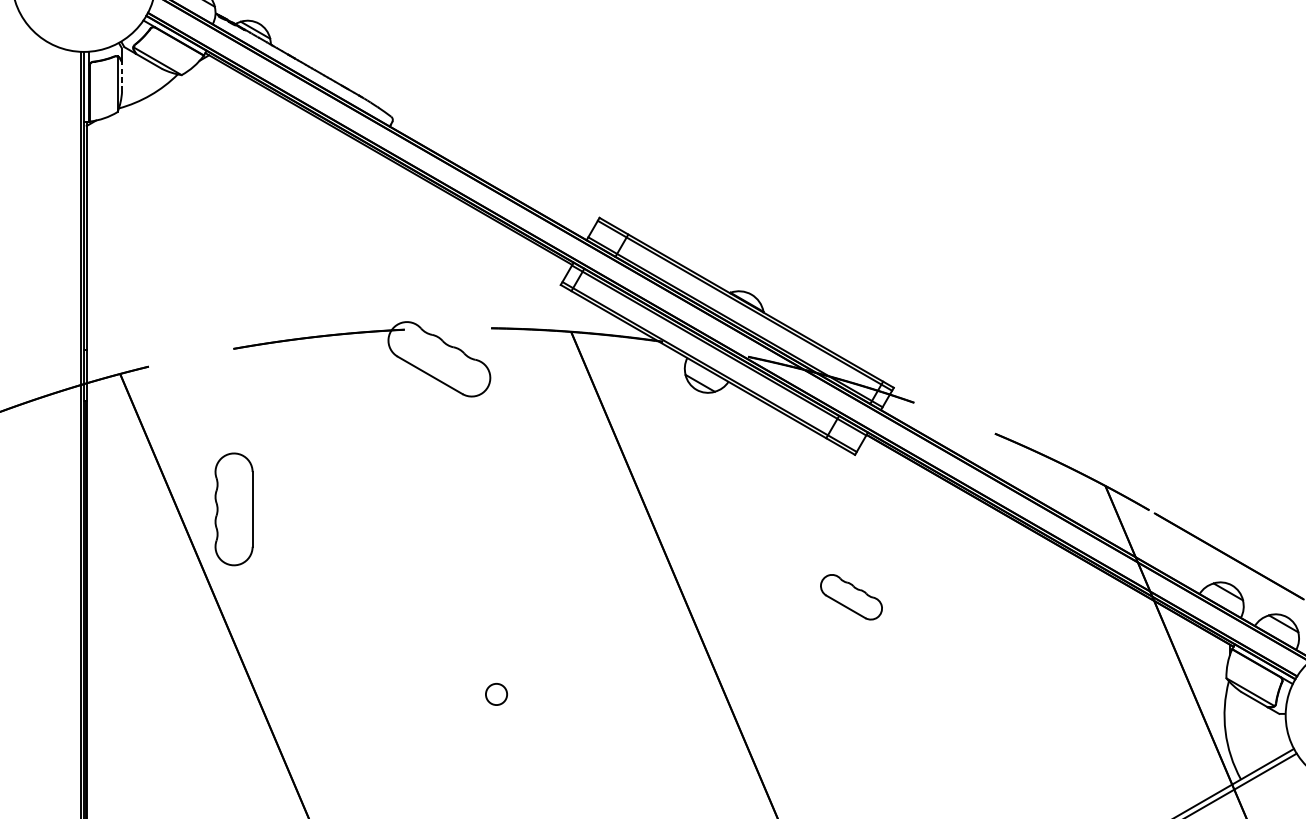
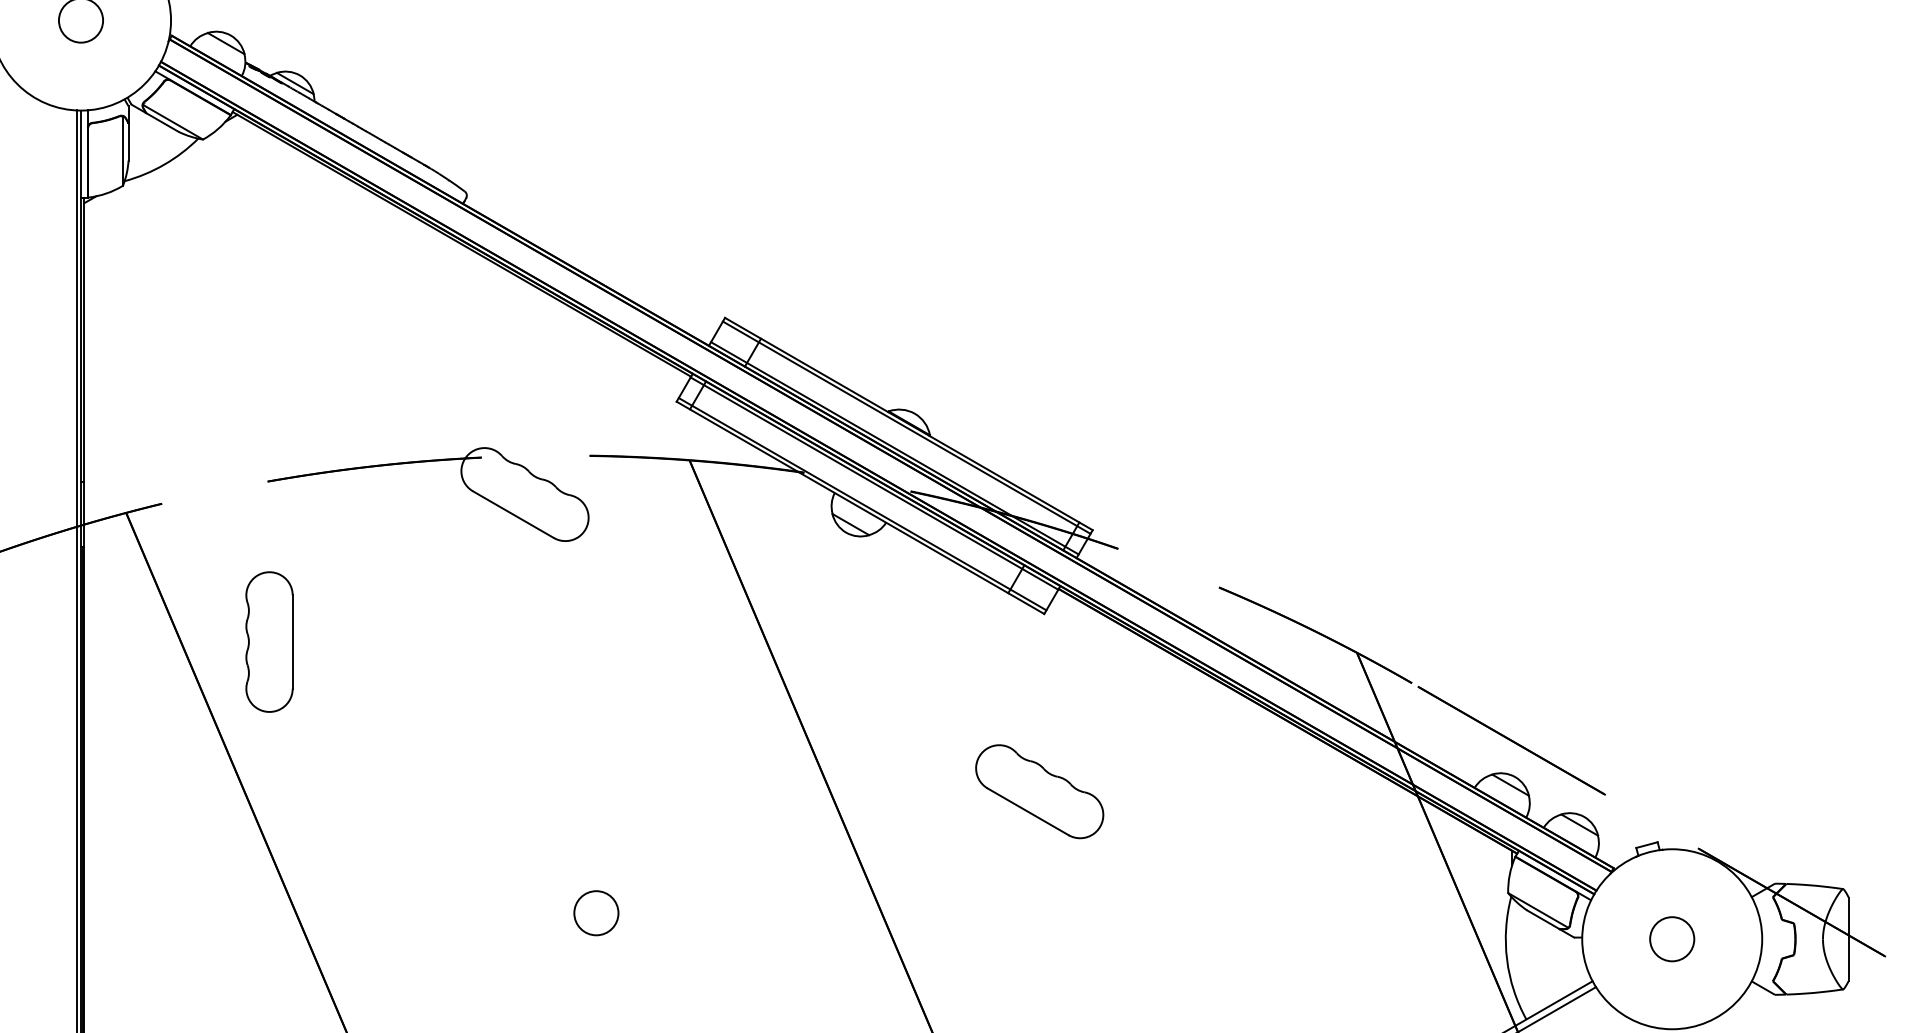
line: (121, 76) -> (128, 141), dashed -> solid
part: (234, 508) -> (269, 641), moved
part: (851, 596) -> (1039, 791), size x1.67
circle: (496, 694) -> (596, 913), size x1.67

